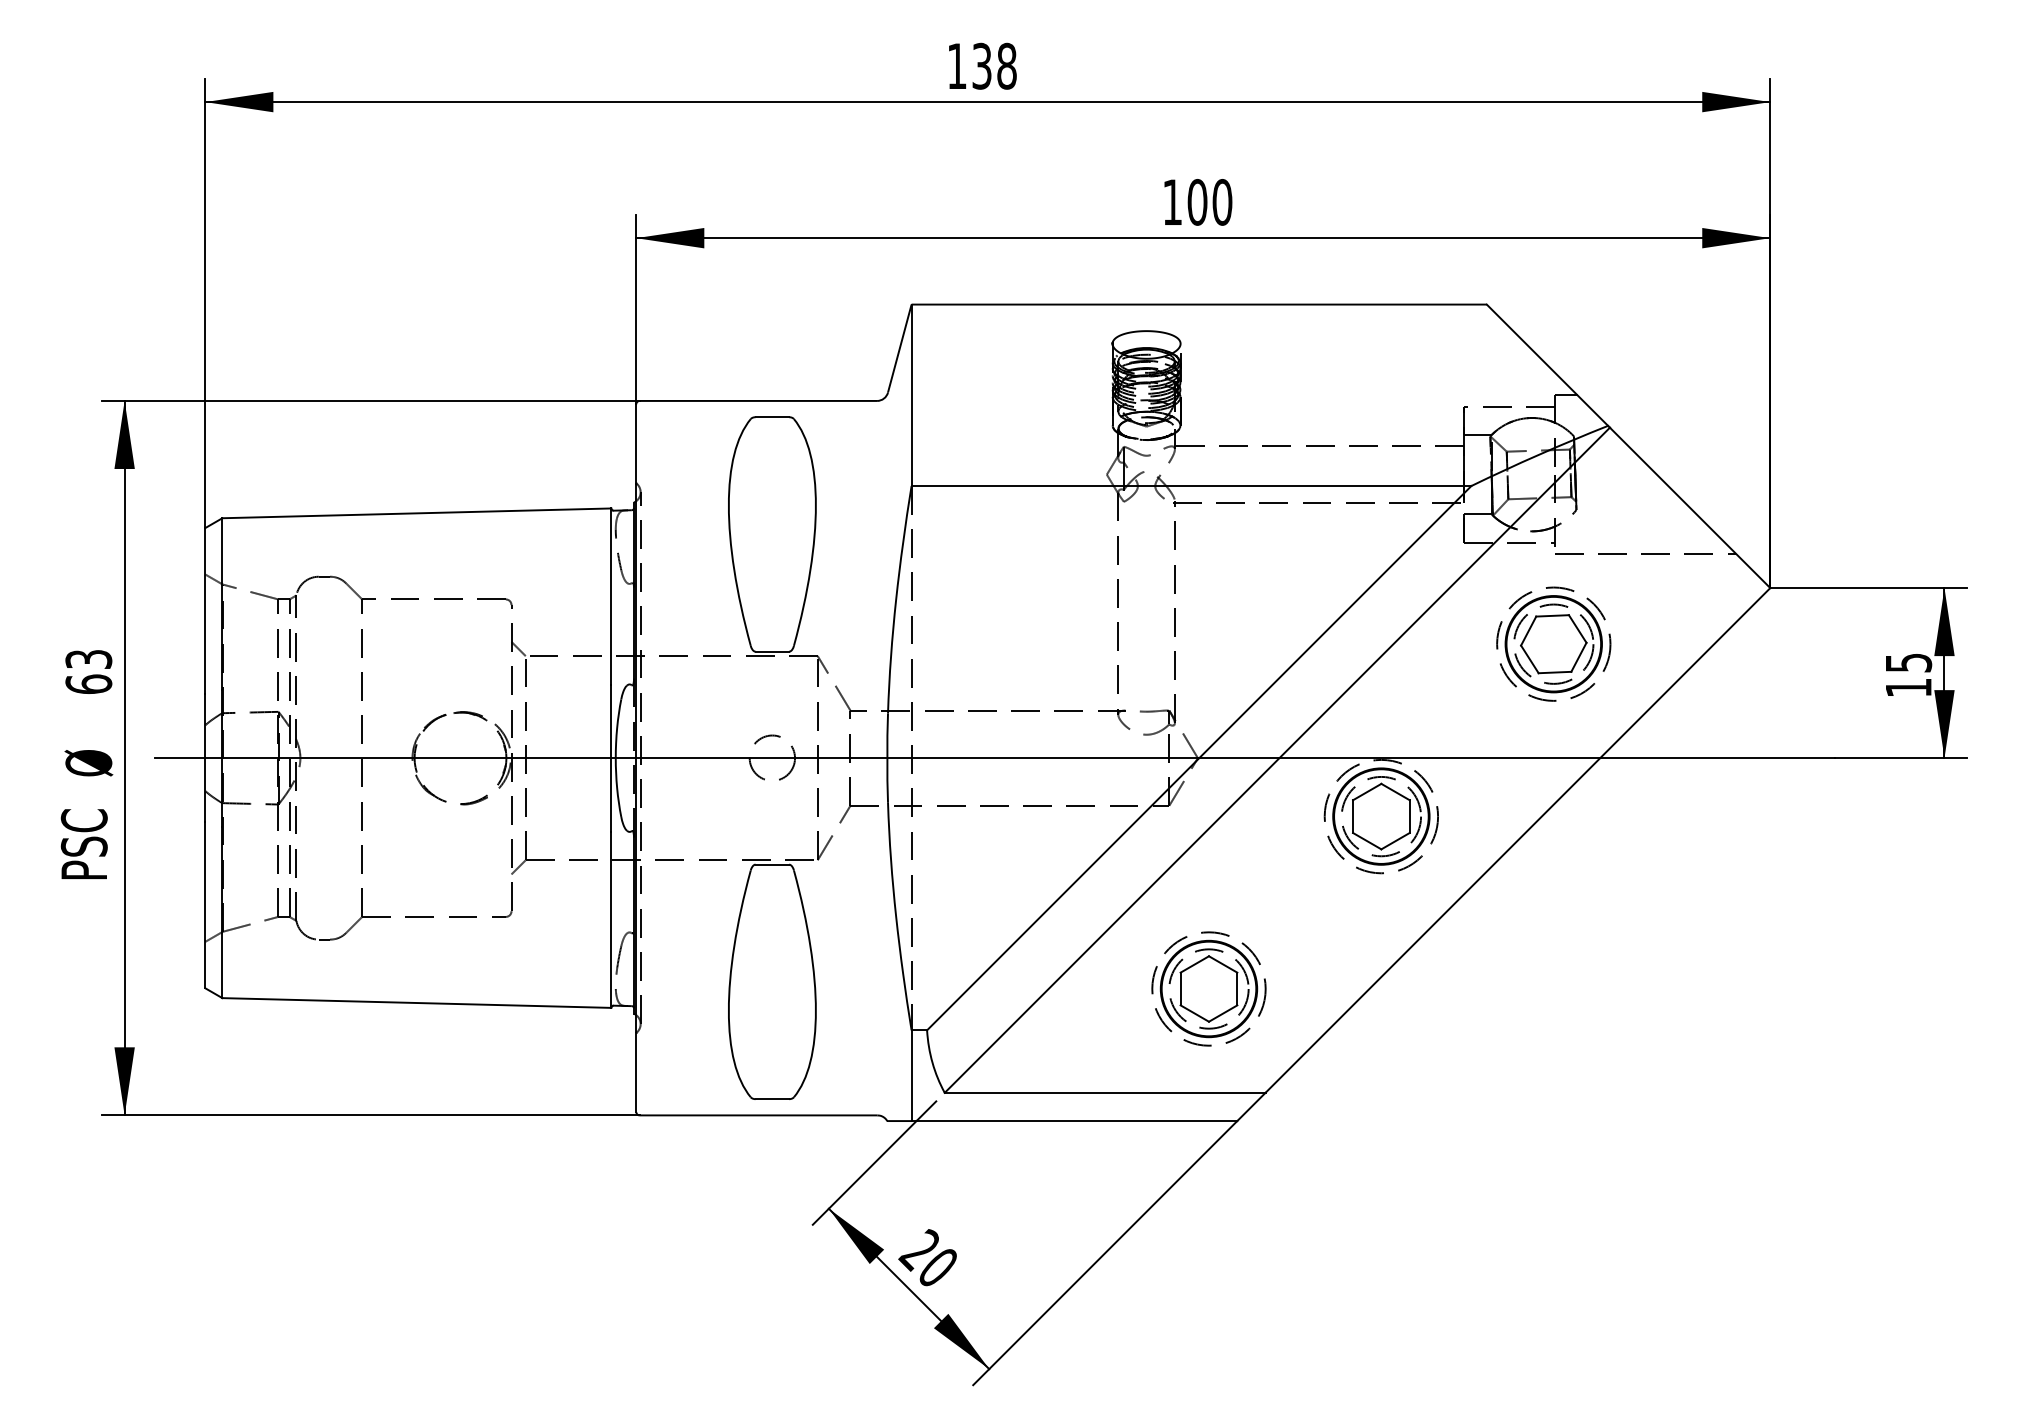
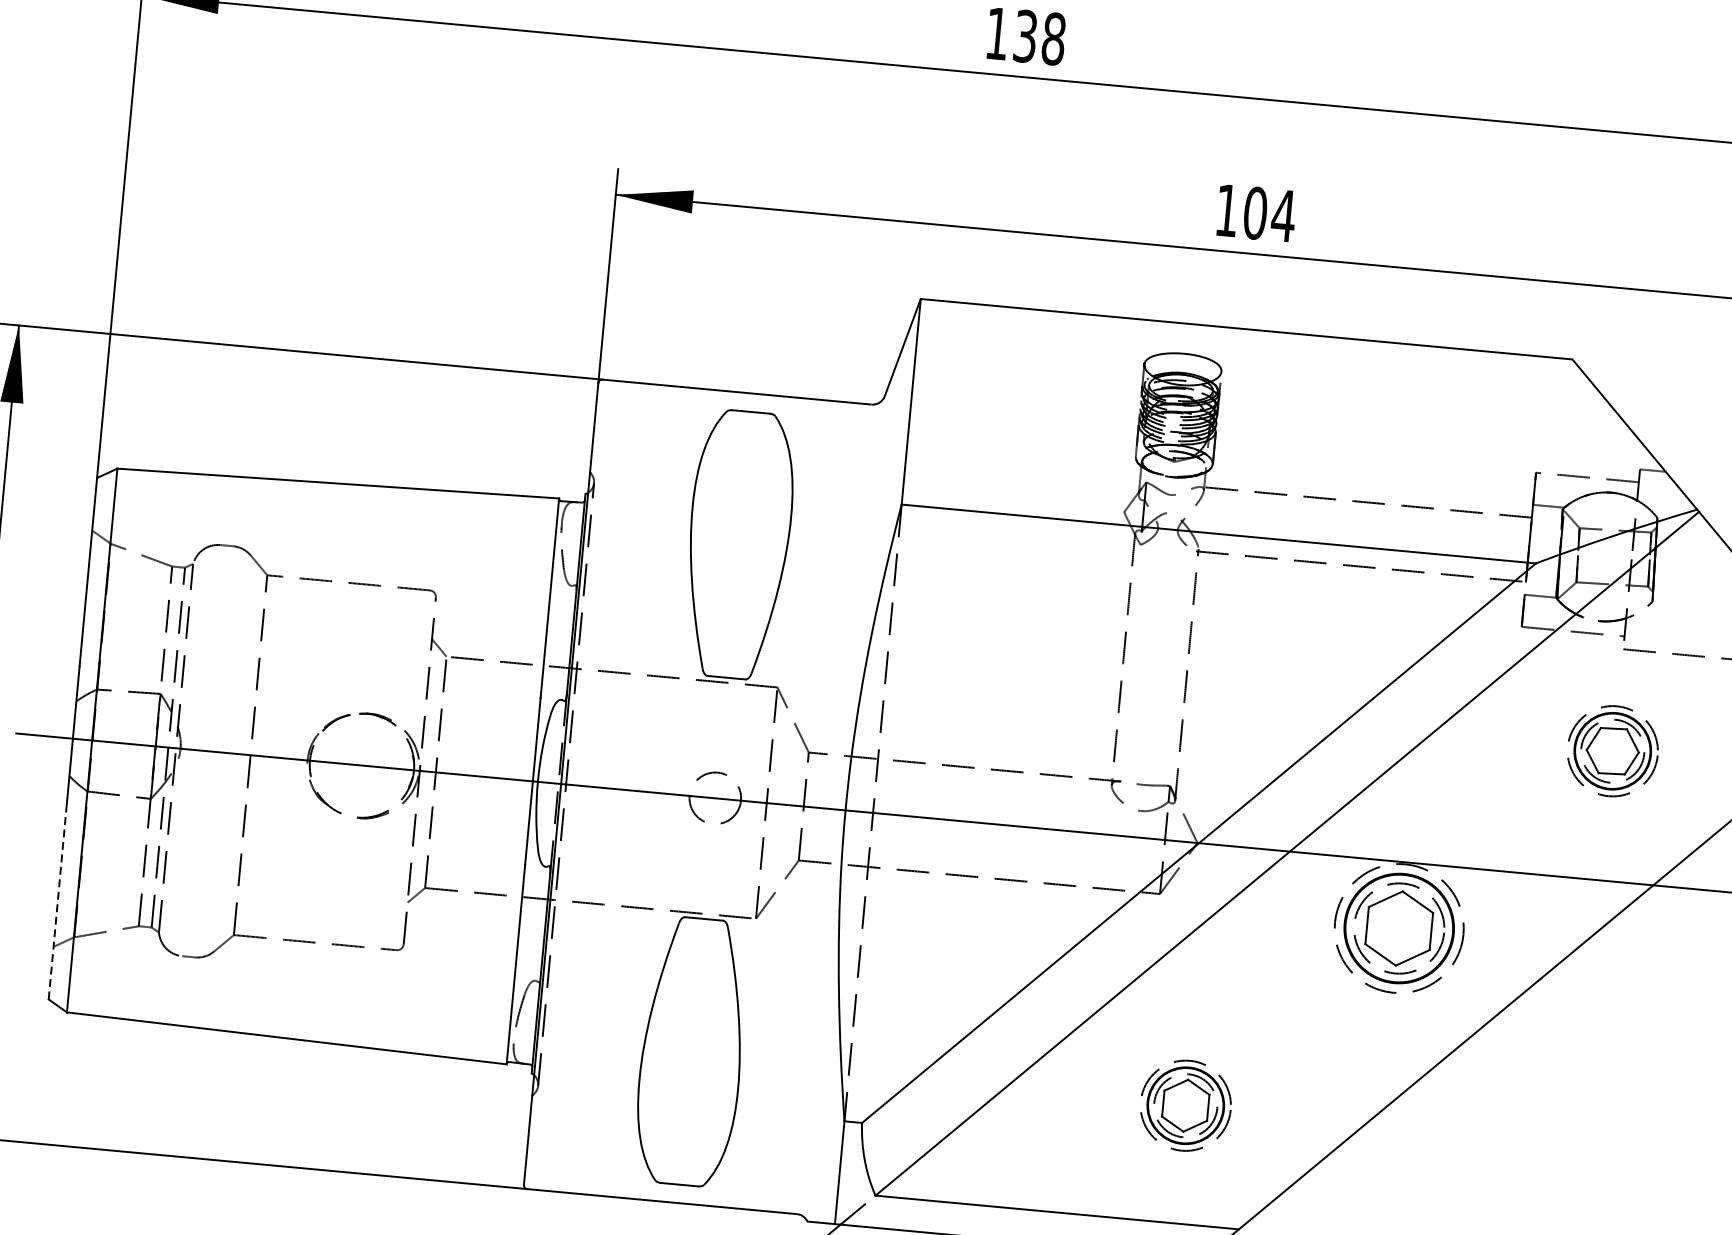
text: (1222, 202) -> (1283, 216), 100 -> 104
part: (1553, 643) -> (1612, 750), size x0.7
line: (205, 904) -> (57, 904), solid -> dashed
part: (1208, 988) -> (1185, 1105), size x0.7

